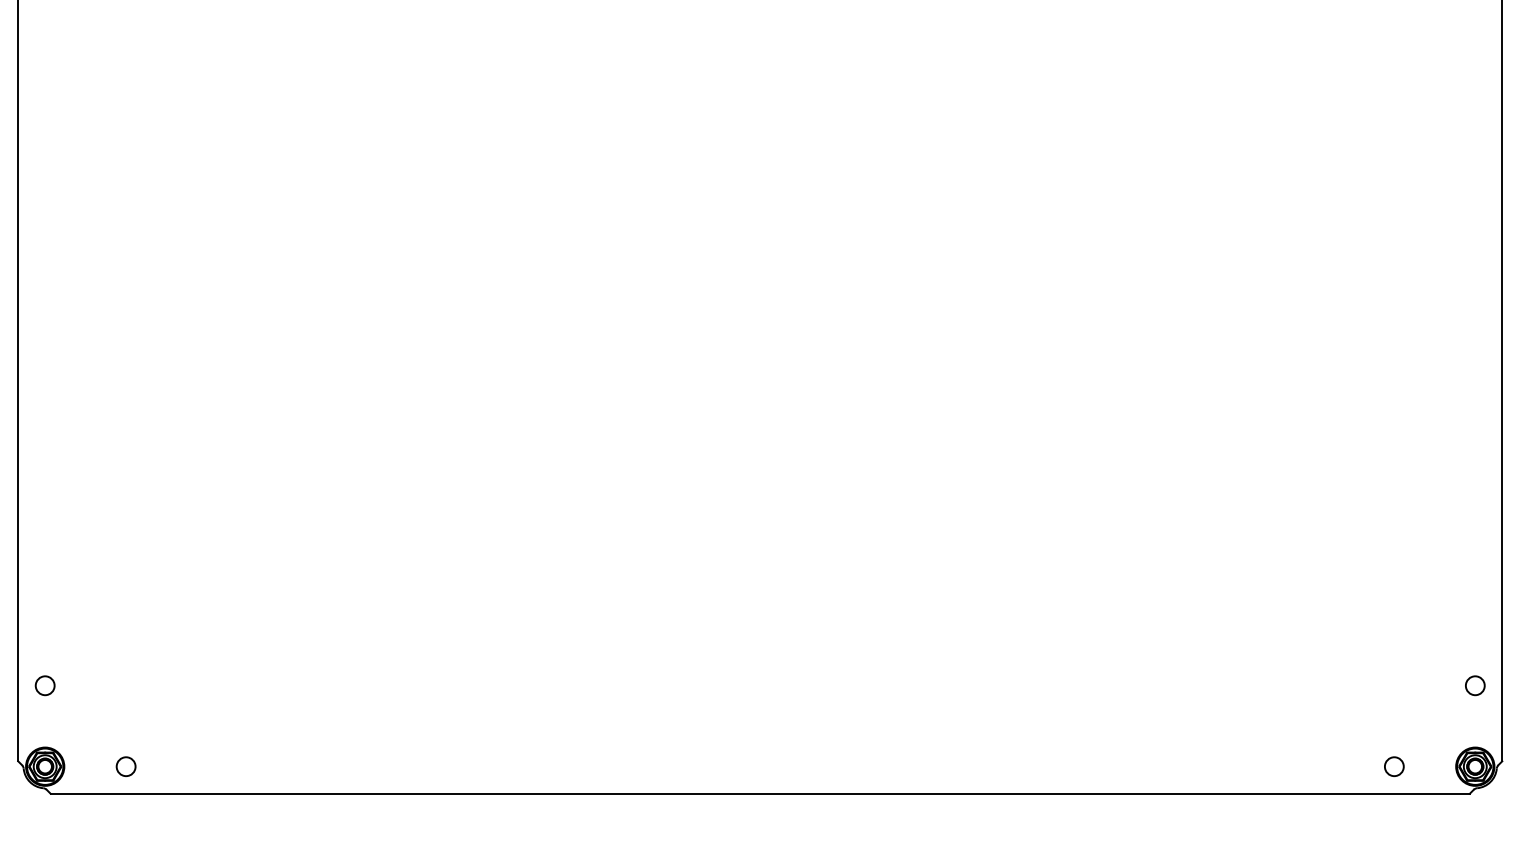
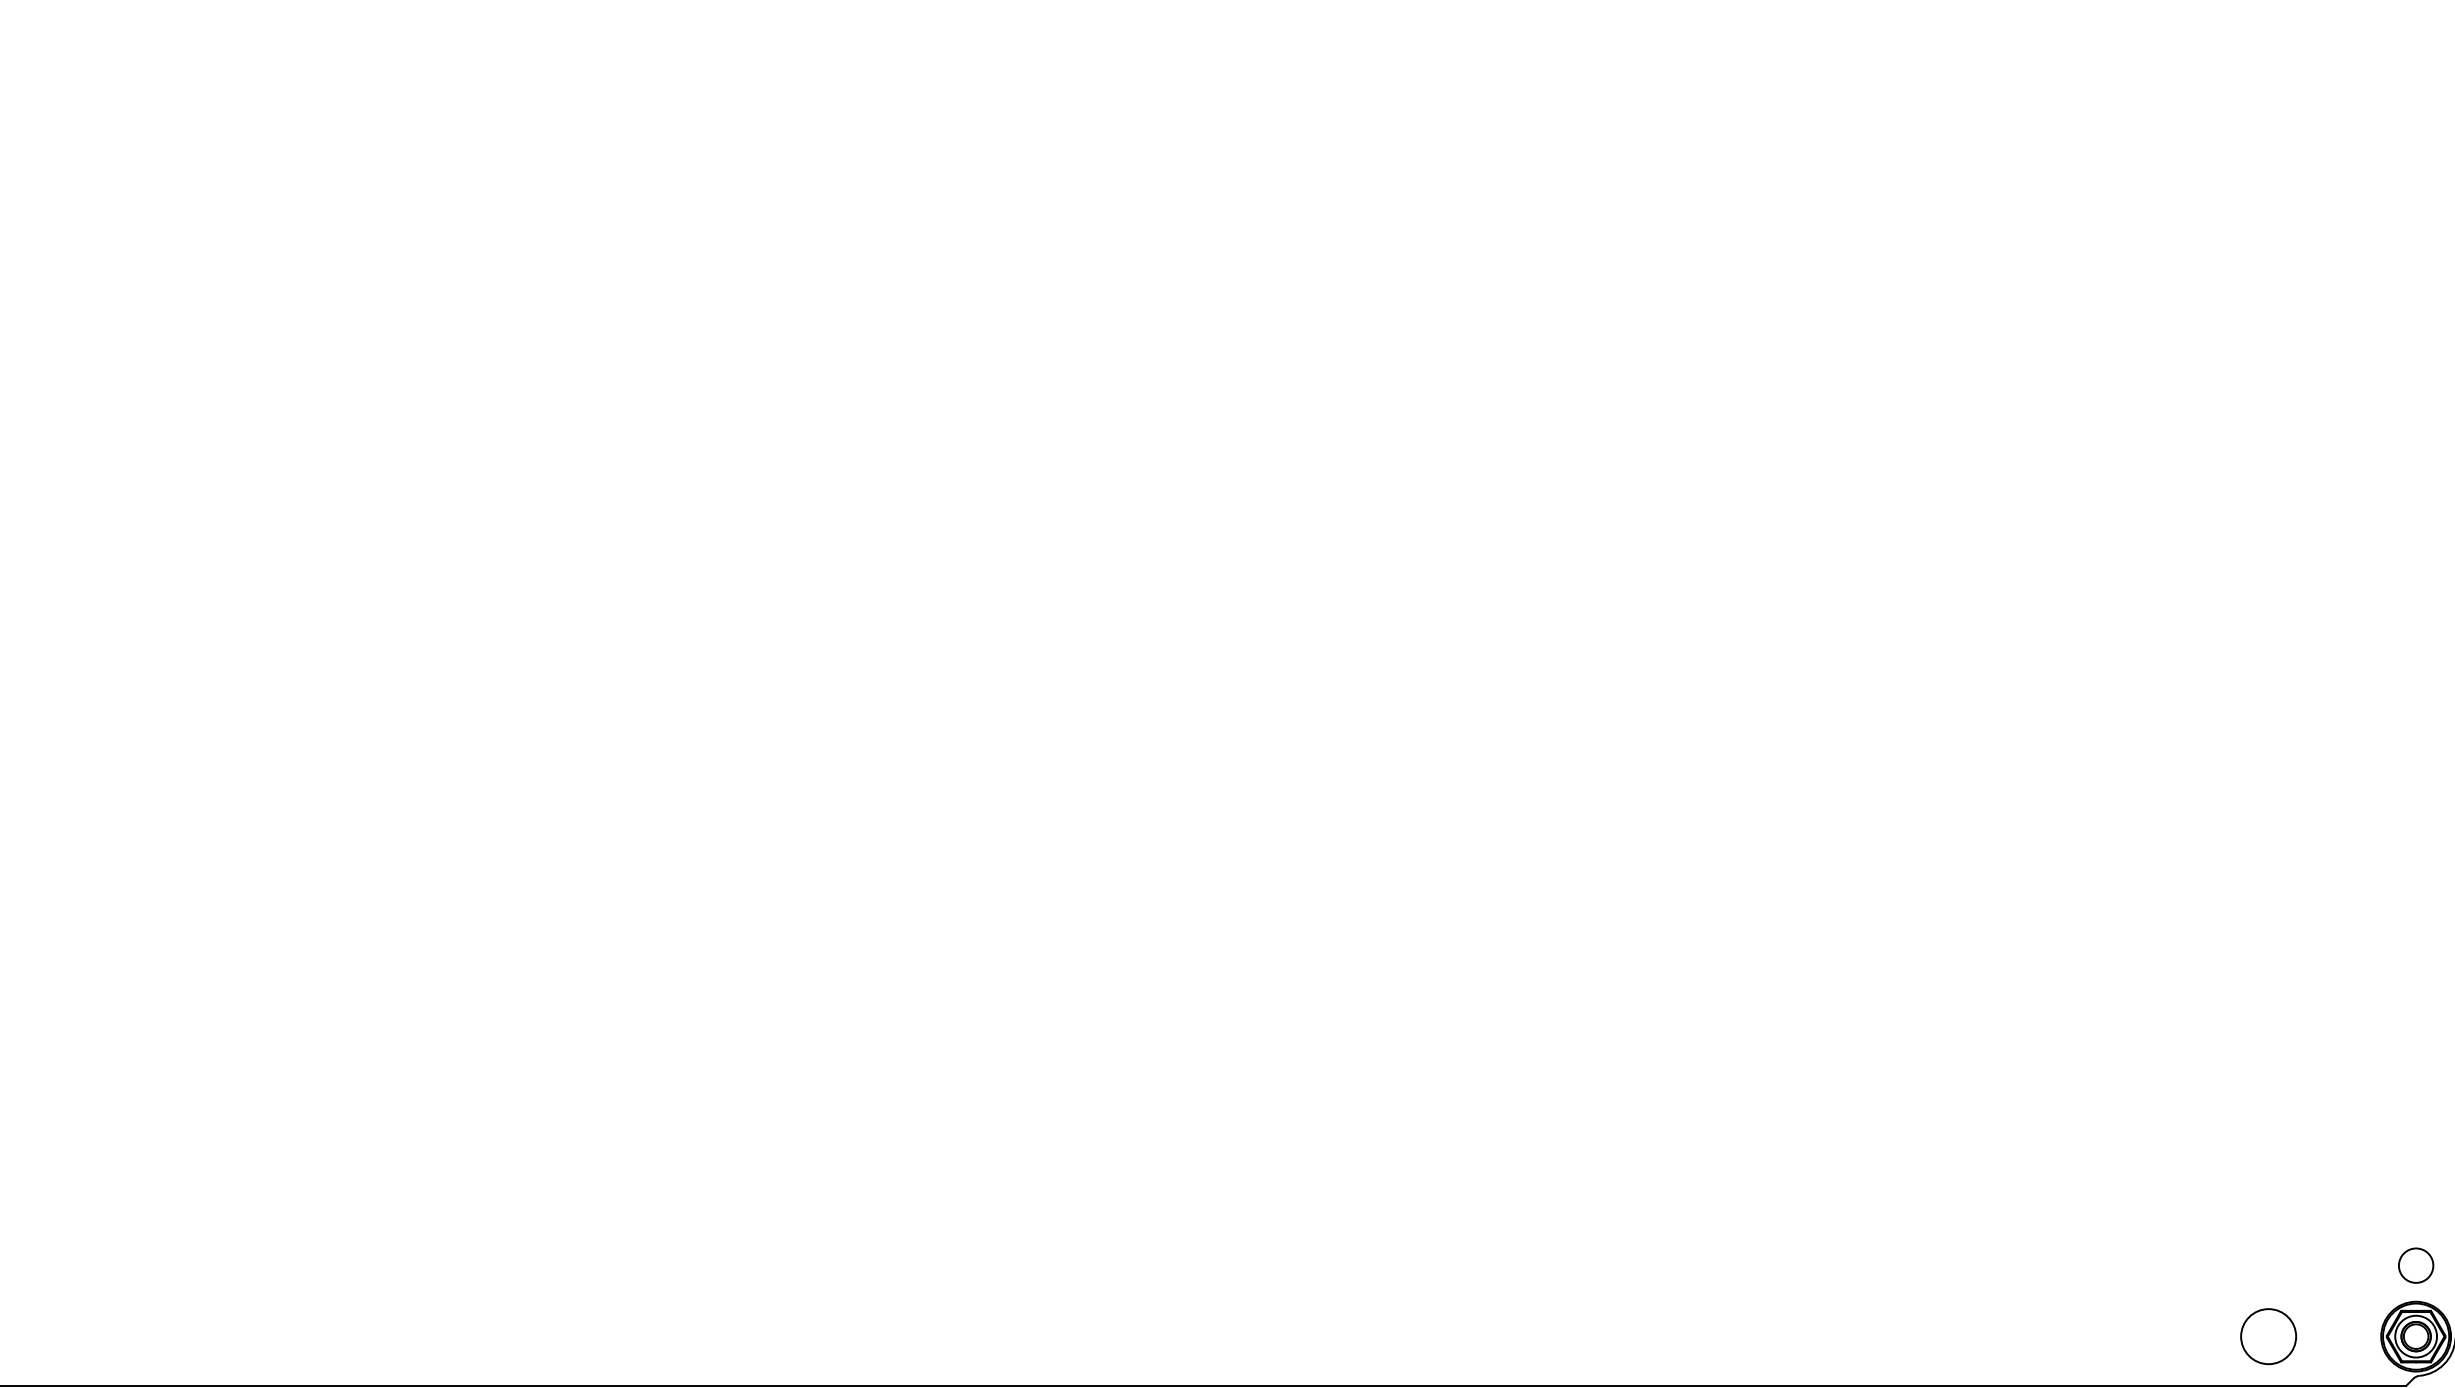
circle: (1475, 685) -> (2416, 1265), moved
circle: (1393, 766) -> (2267, 1336), size x1.6

